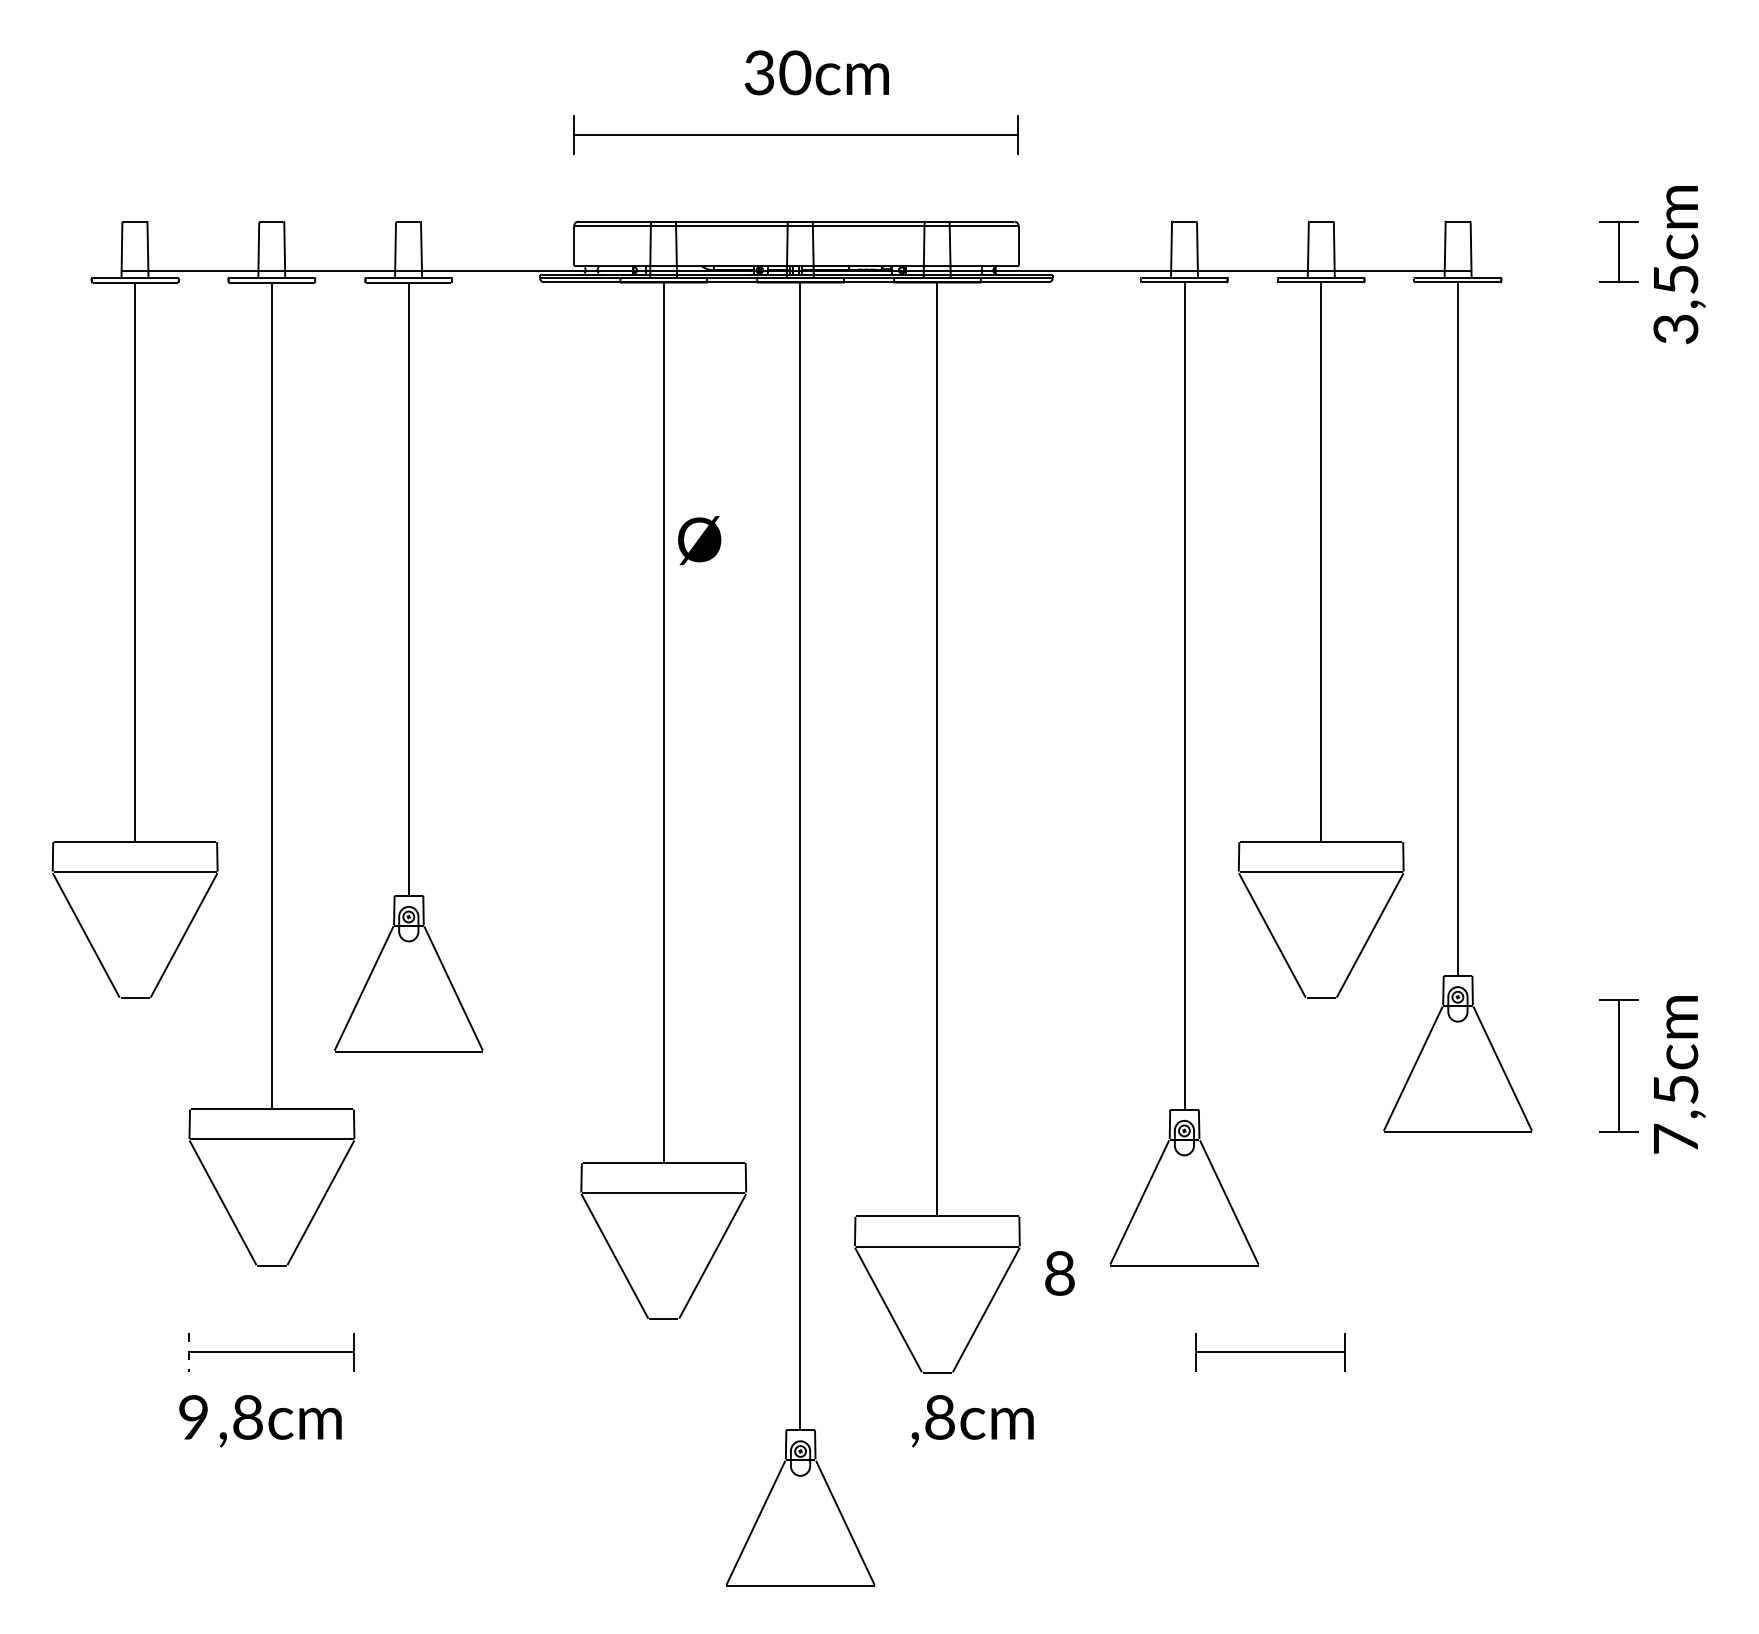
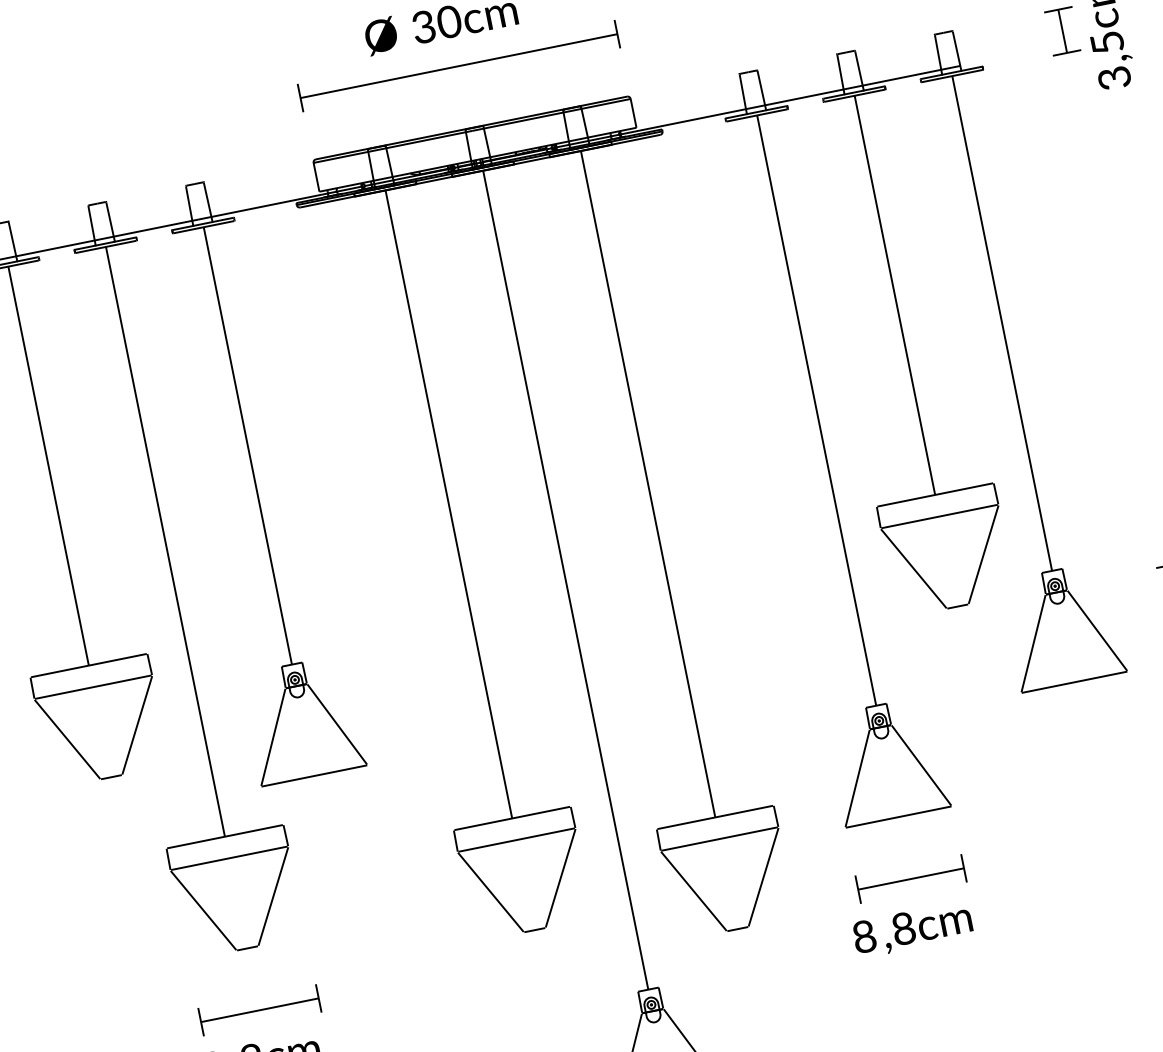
text: (699, 540) -> (381, 36), moved
text: (1059, 1273) -> (864, 936), moved
line: (189, 1352) -> (201, 1022), dashed -> solid
part: (1270, 1352) -> (911, 879), moved
text: (972, 1421) -> (927, 926), moved

